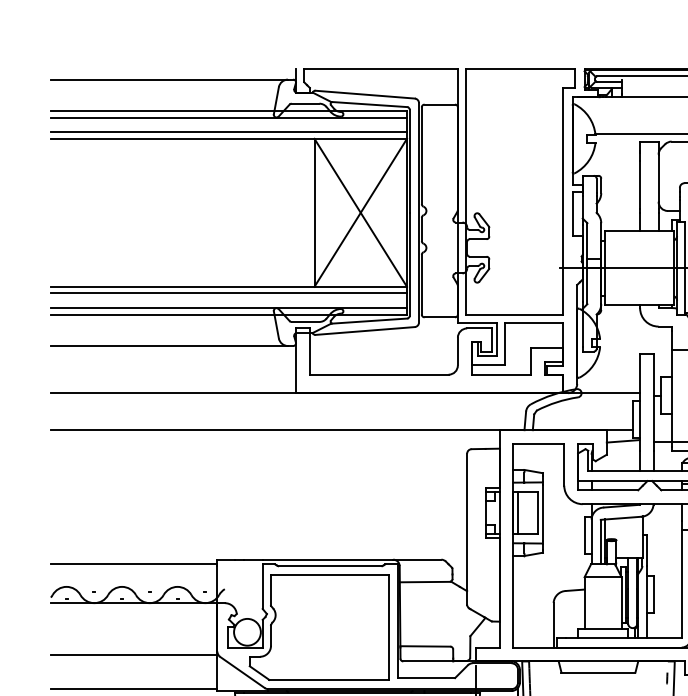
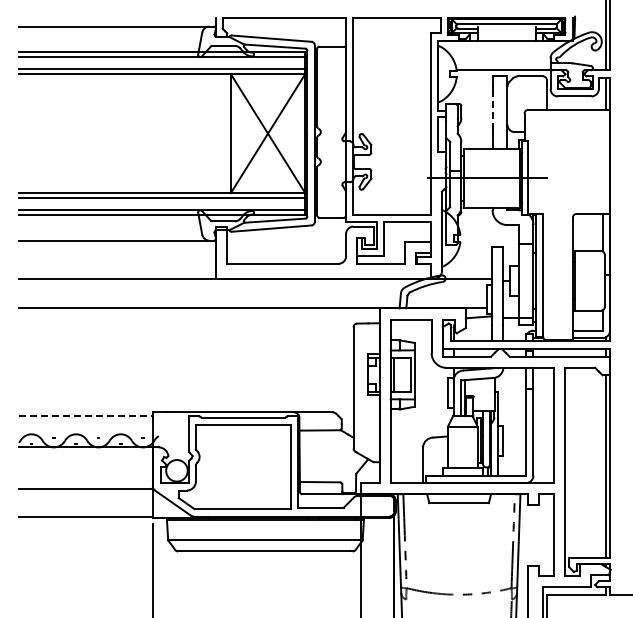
line: (640, 184) -> (492, 110), solid -> dashed
line: (133, 564) -> (85, 416), solid -> dashed

